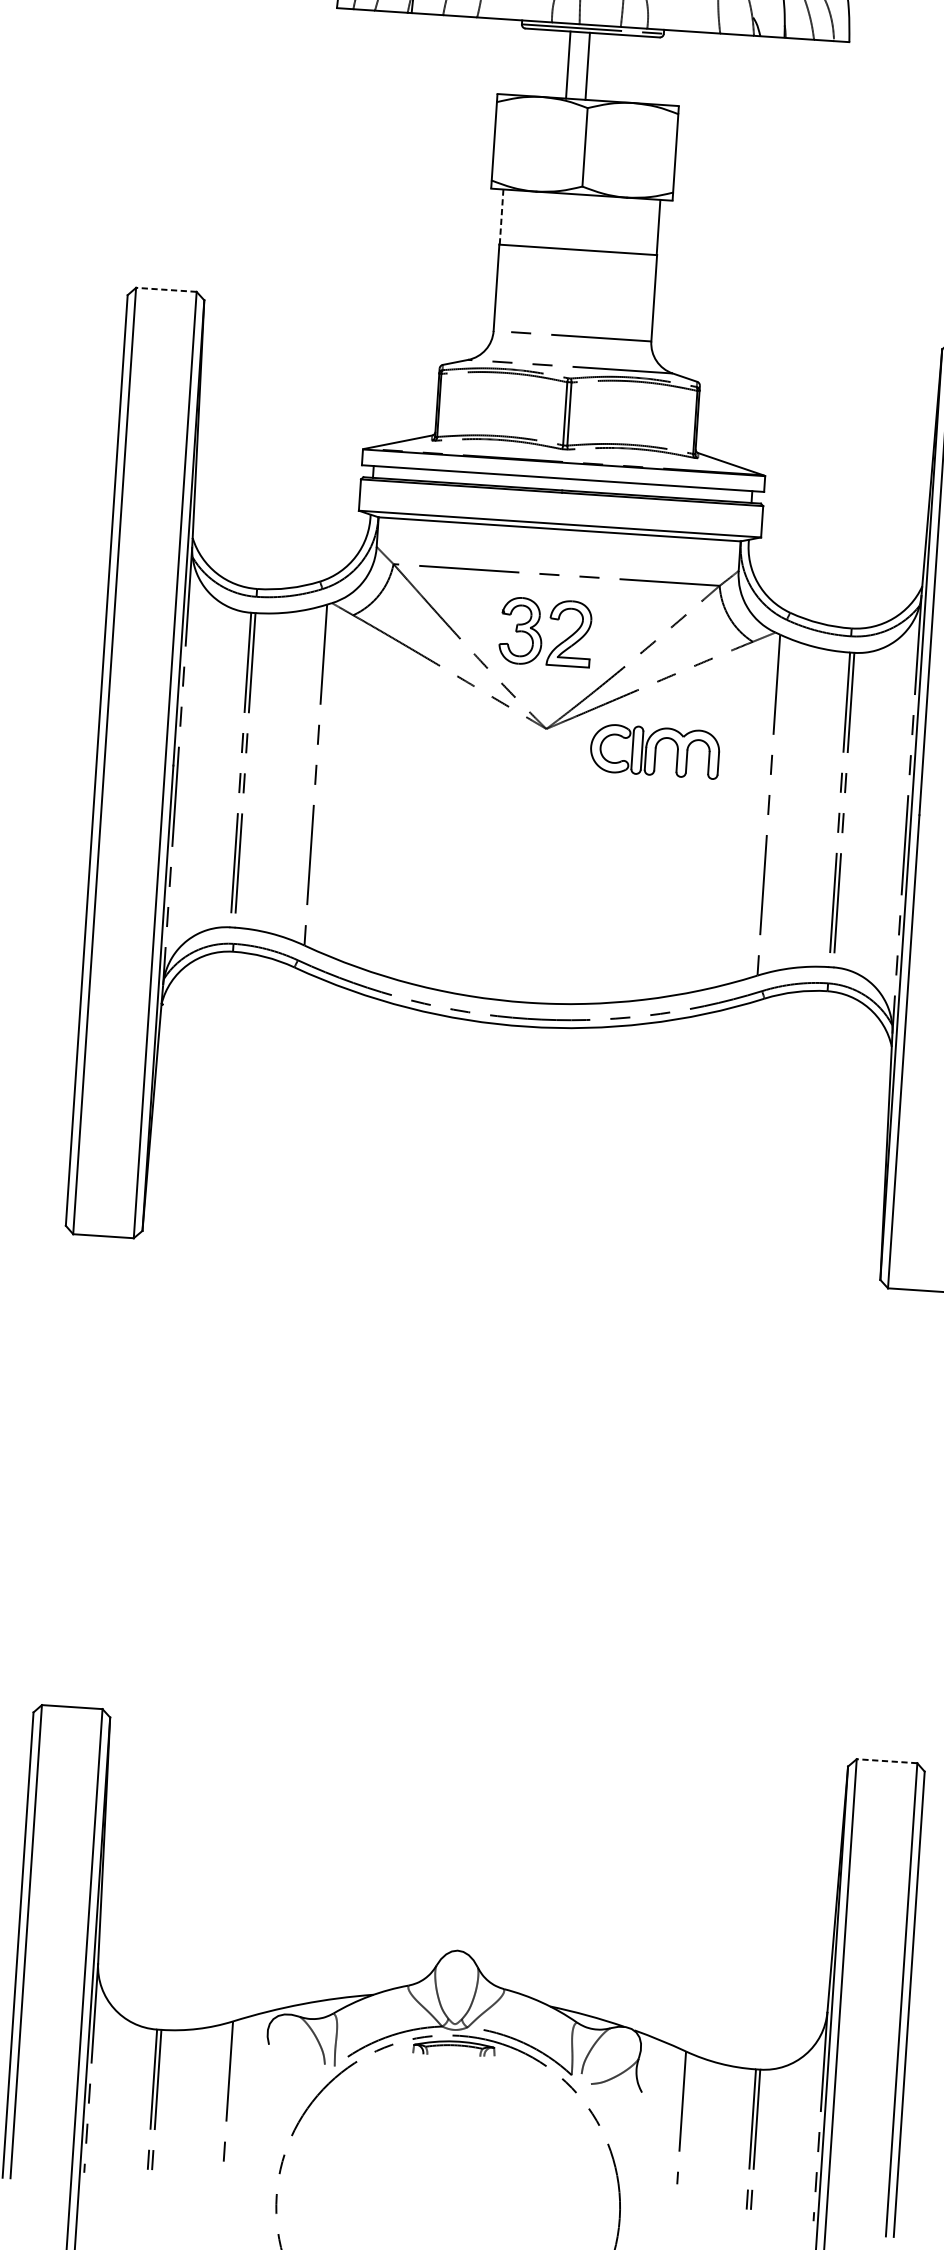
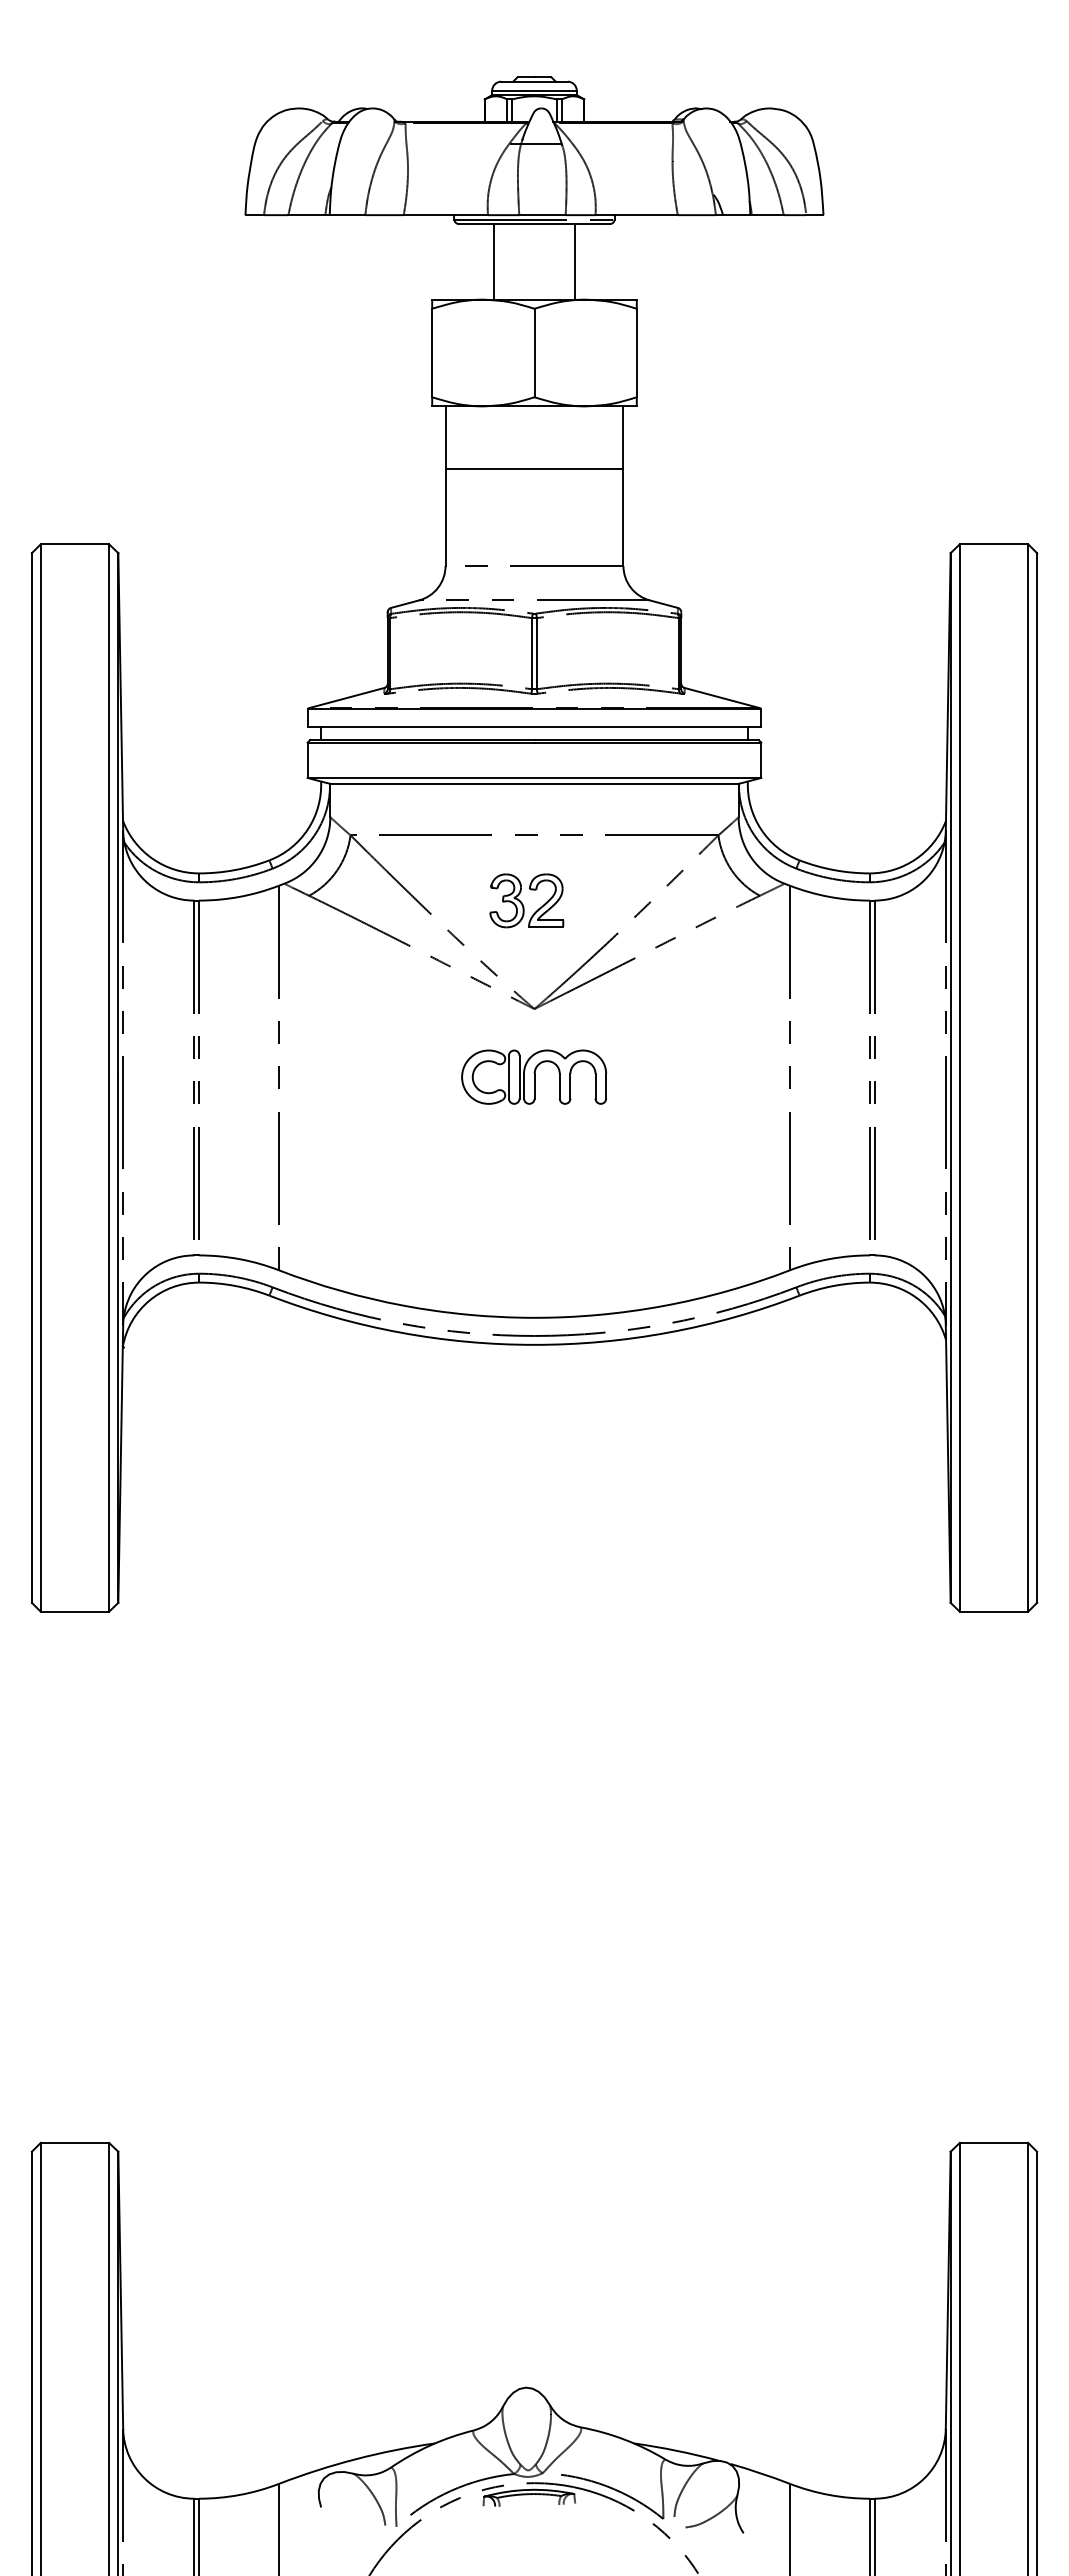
line: (568, 64) -> (574, 261), moved
line: (587, 66) -> (494, 261), moved
line: (501, 217) -> (445, 438), dashed -> solid
line: (165, 290) -> (74, 544), dashed -> solid
part: (545, 632) -> (526, 900), size x0.71
part: (654, 750) -> (533, 1076), moved
line: (886, 1760) -> (993, 2142), dashed -> solid

